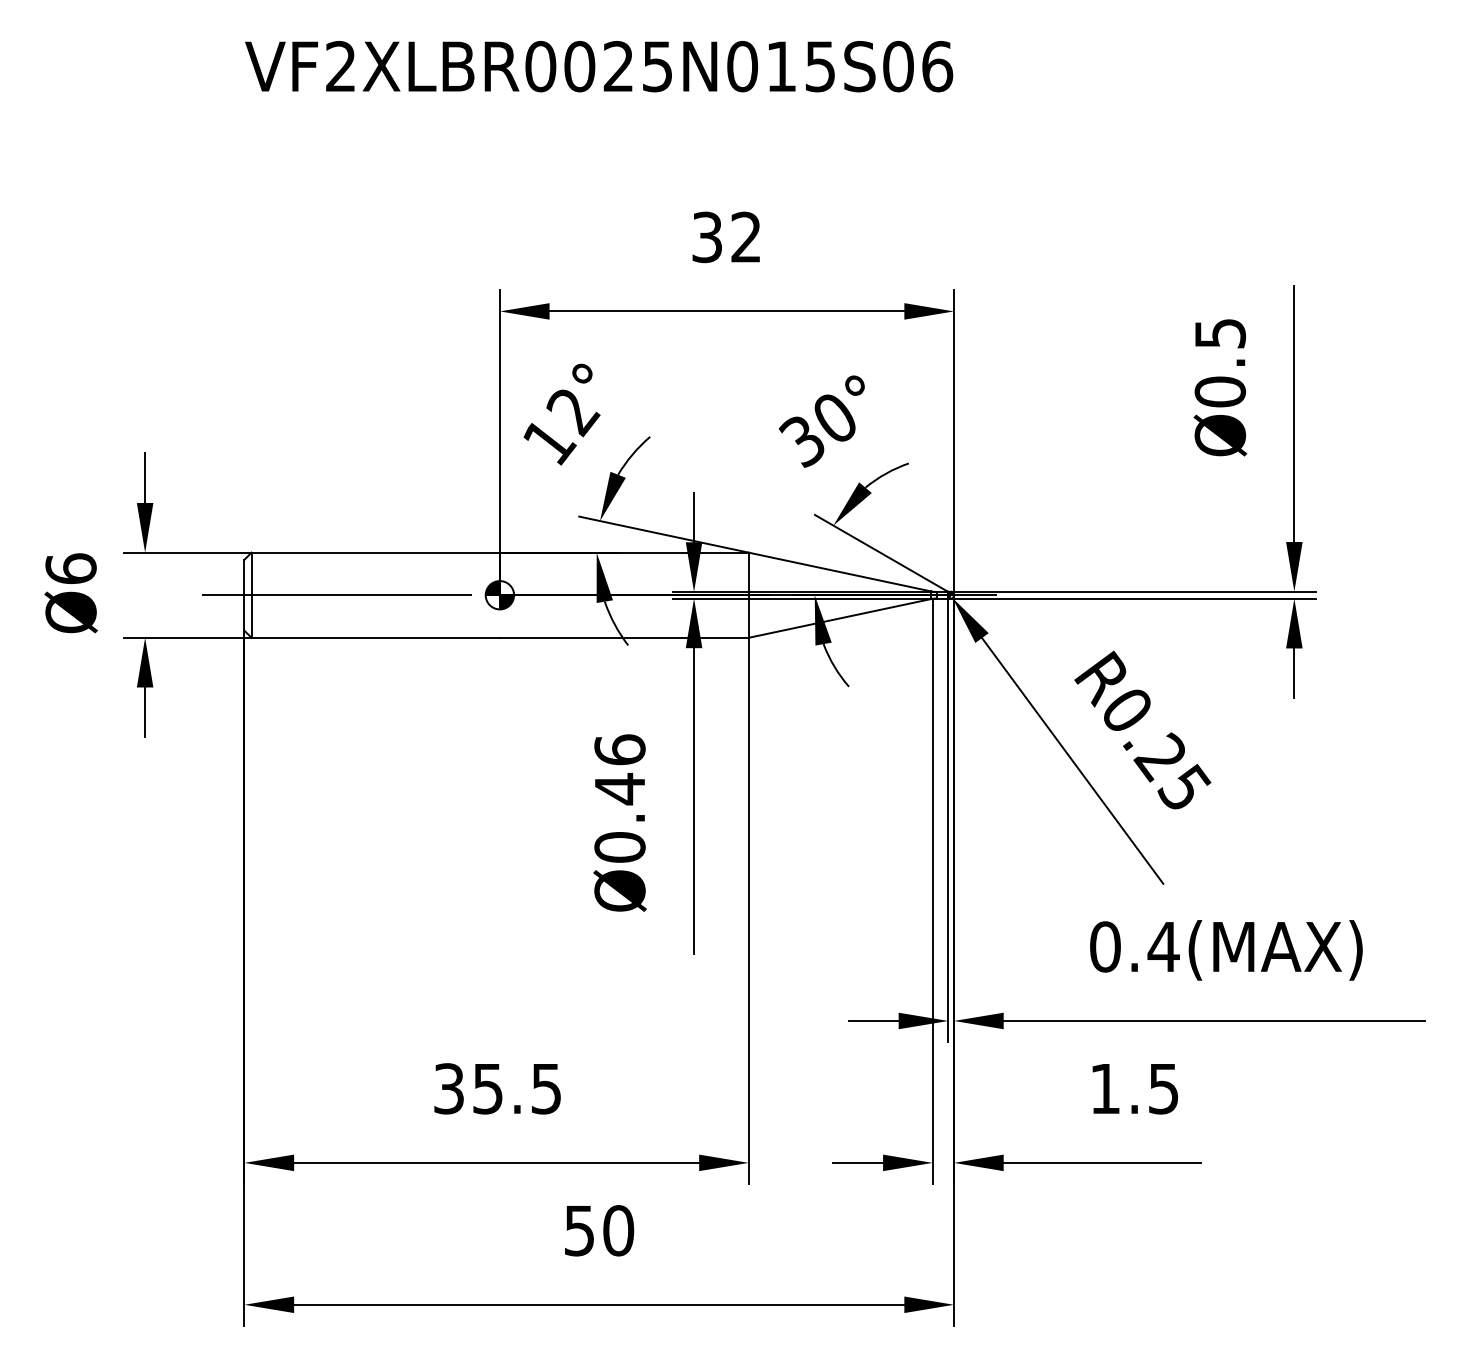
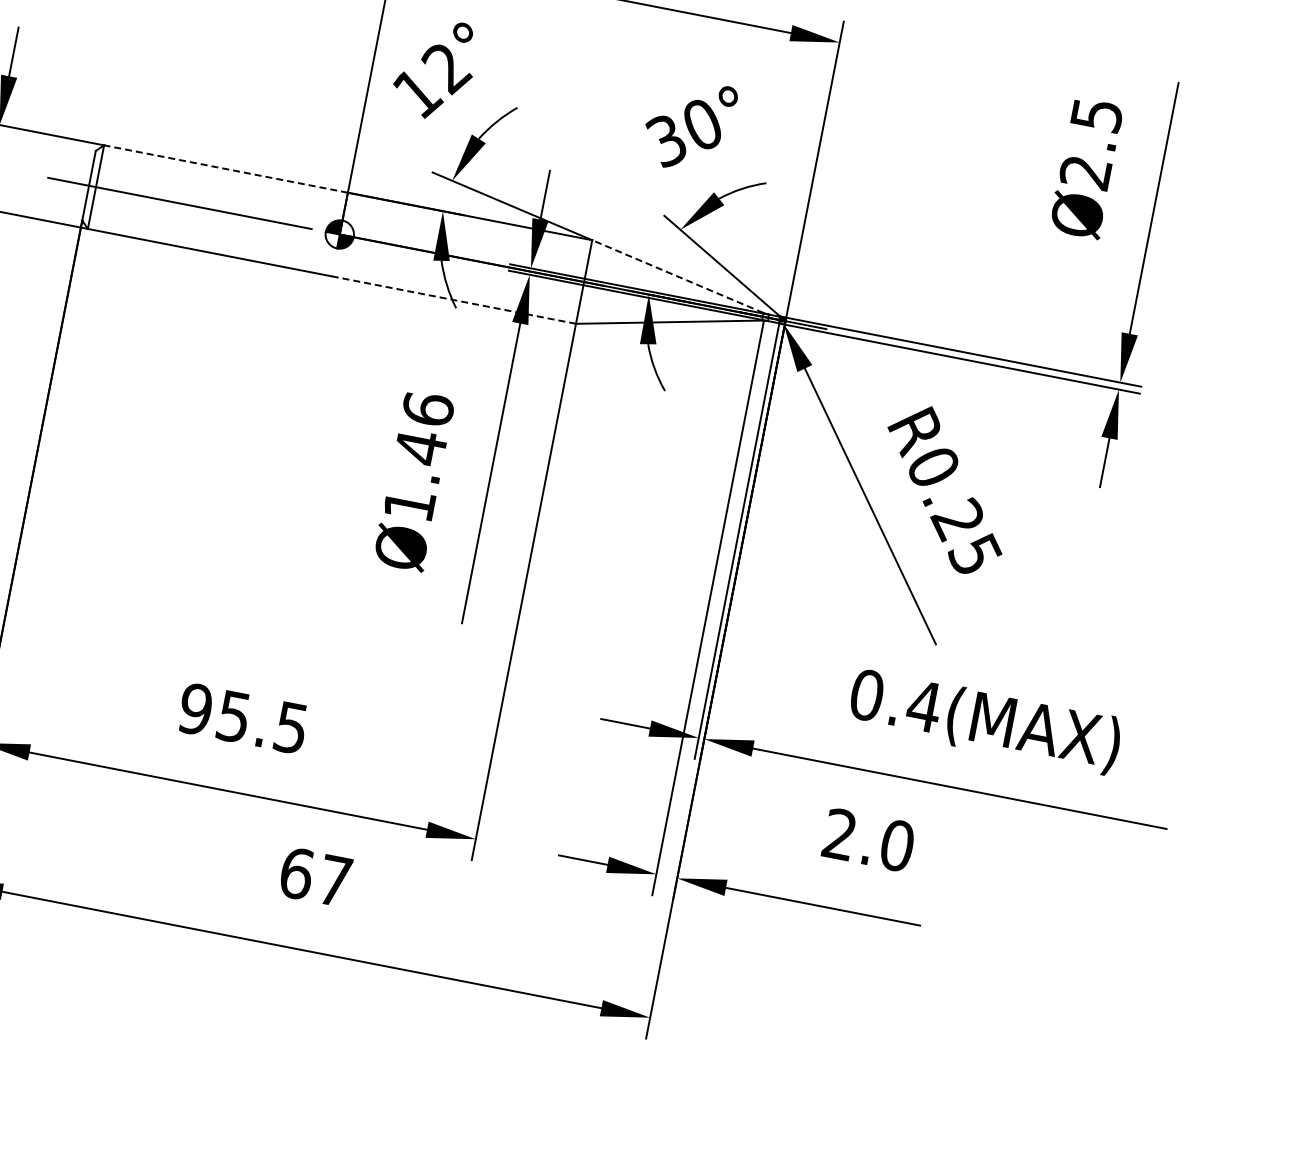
text: (1220, 391) -> (1086, 172), Ø0.5 -> Ø2.5
line: (375, 552) -> (225, 168), solid -> dashed
line: (839, 571) -> (677, 276), solid -> dashed
line: (624, 637) -> (454, 299), solid -> dashed
text: (619, 847) -> (409, 504), Ø0.46 -> Ø1.46
text: (448, 1088) -> (195, 708), 35.5 -> 95.5
text: (1134, 1088) -> (868, 839), 1.5 -> 2.0
text: (599, 1230) -> (316, 877), 50 -> 67

